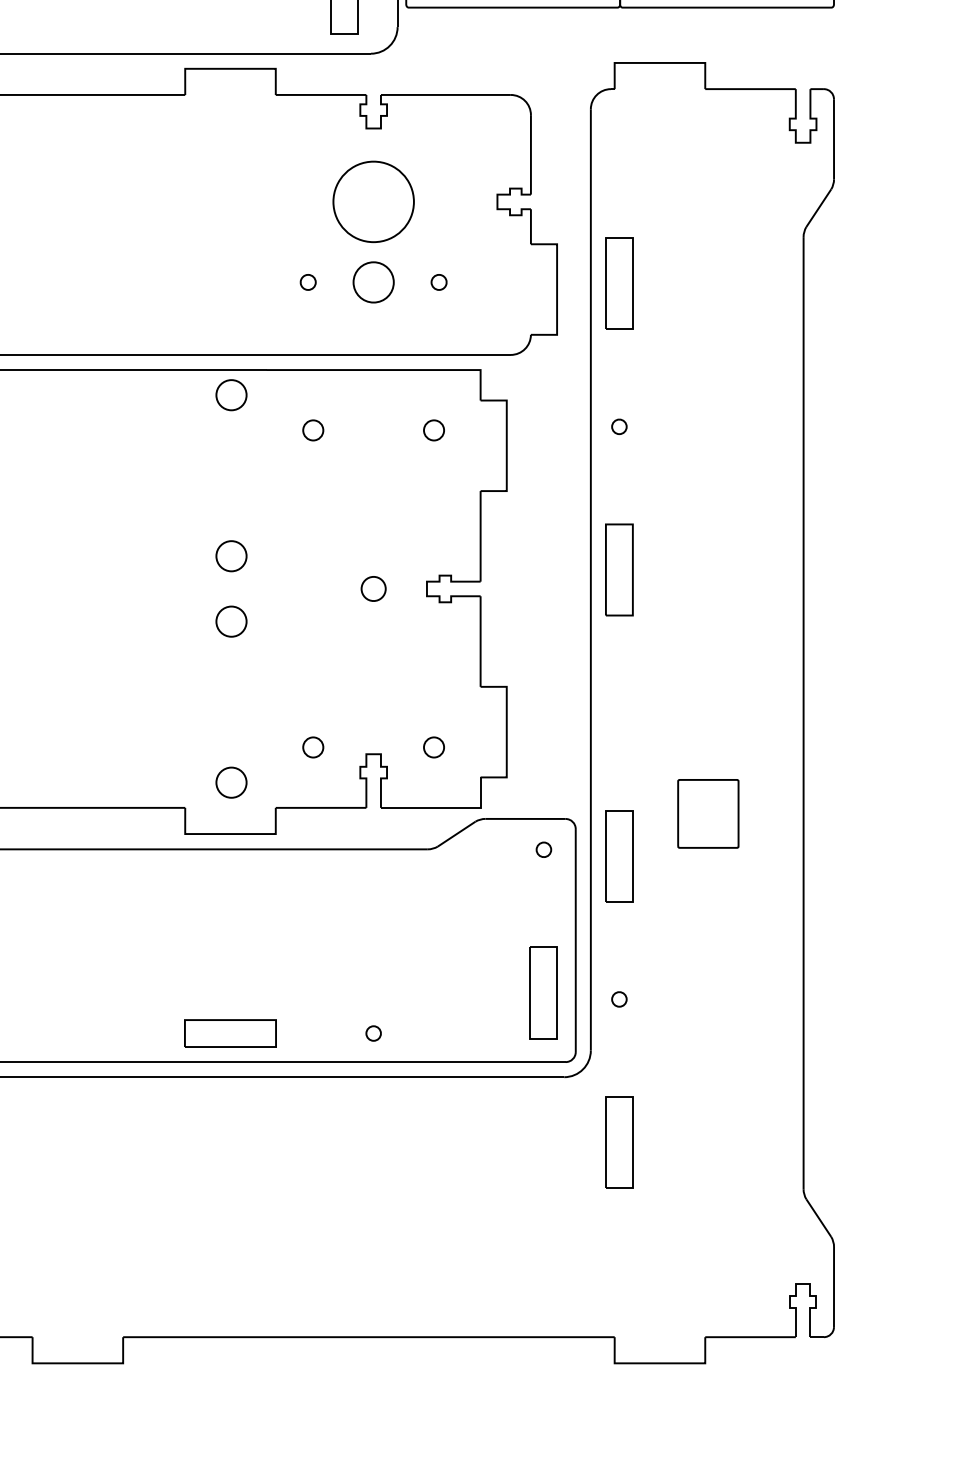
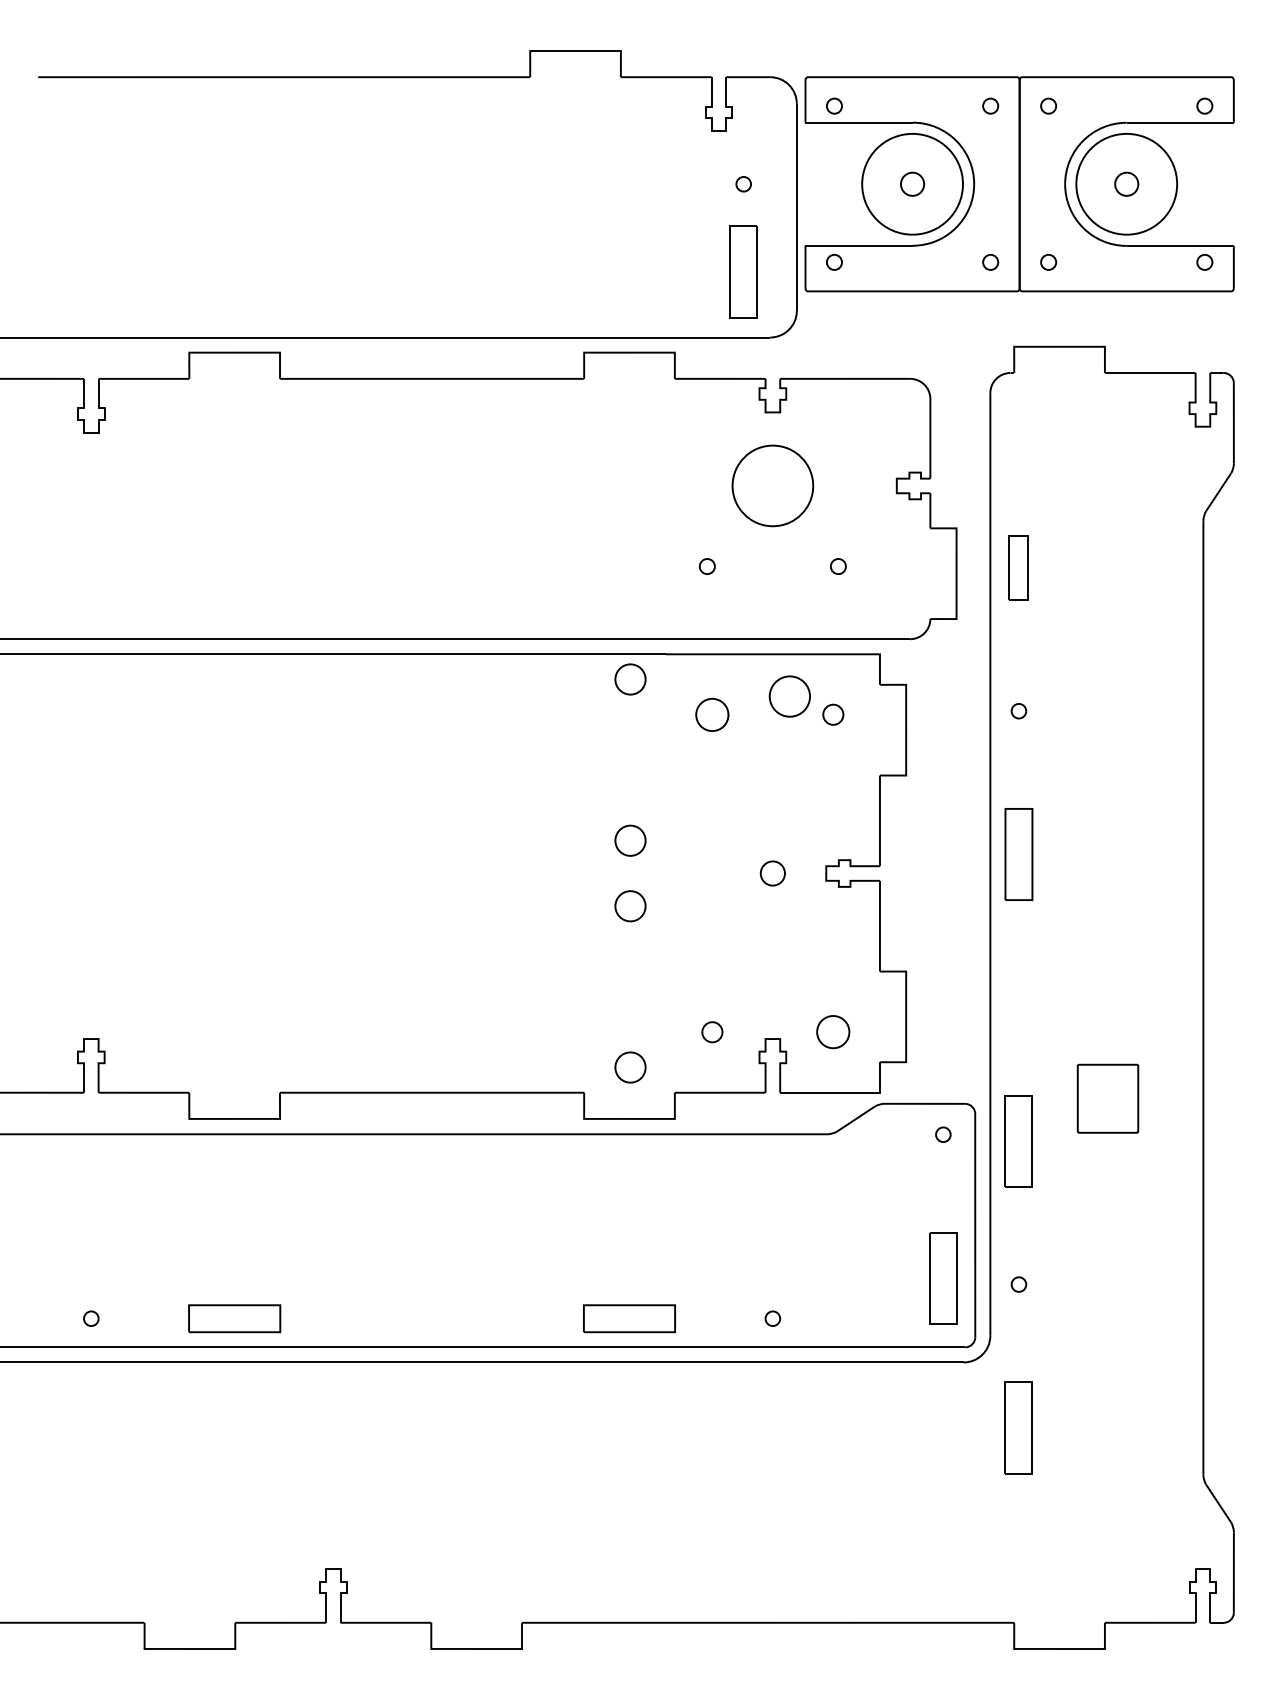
part: (373, 282) -> (789, 696), moved
part: (618, 283) -> (1018, 567), size x0.7
part: (313, 430) -> (712, 714), size x1.6
part: (434, 747) -> (833, 1032), size x1.6

